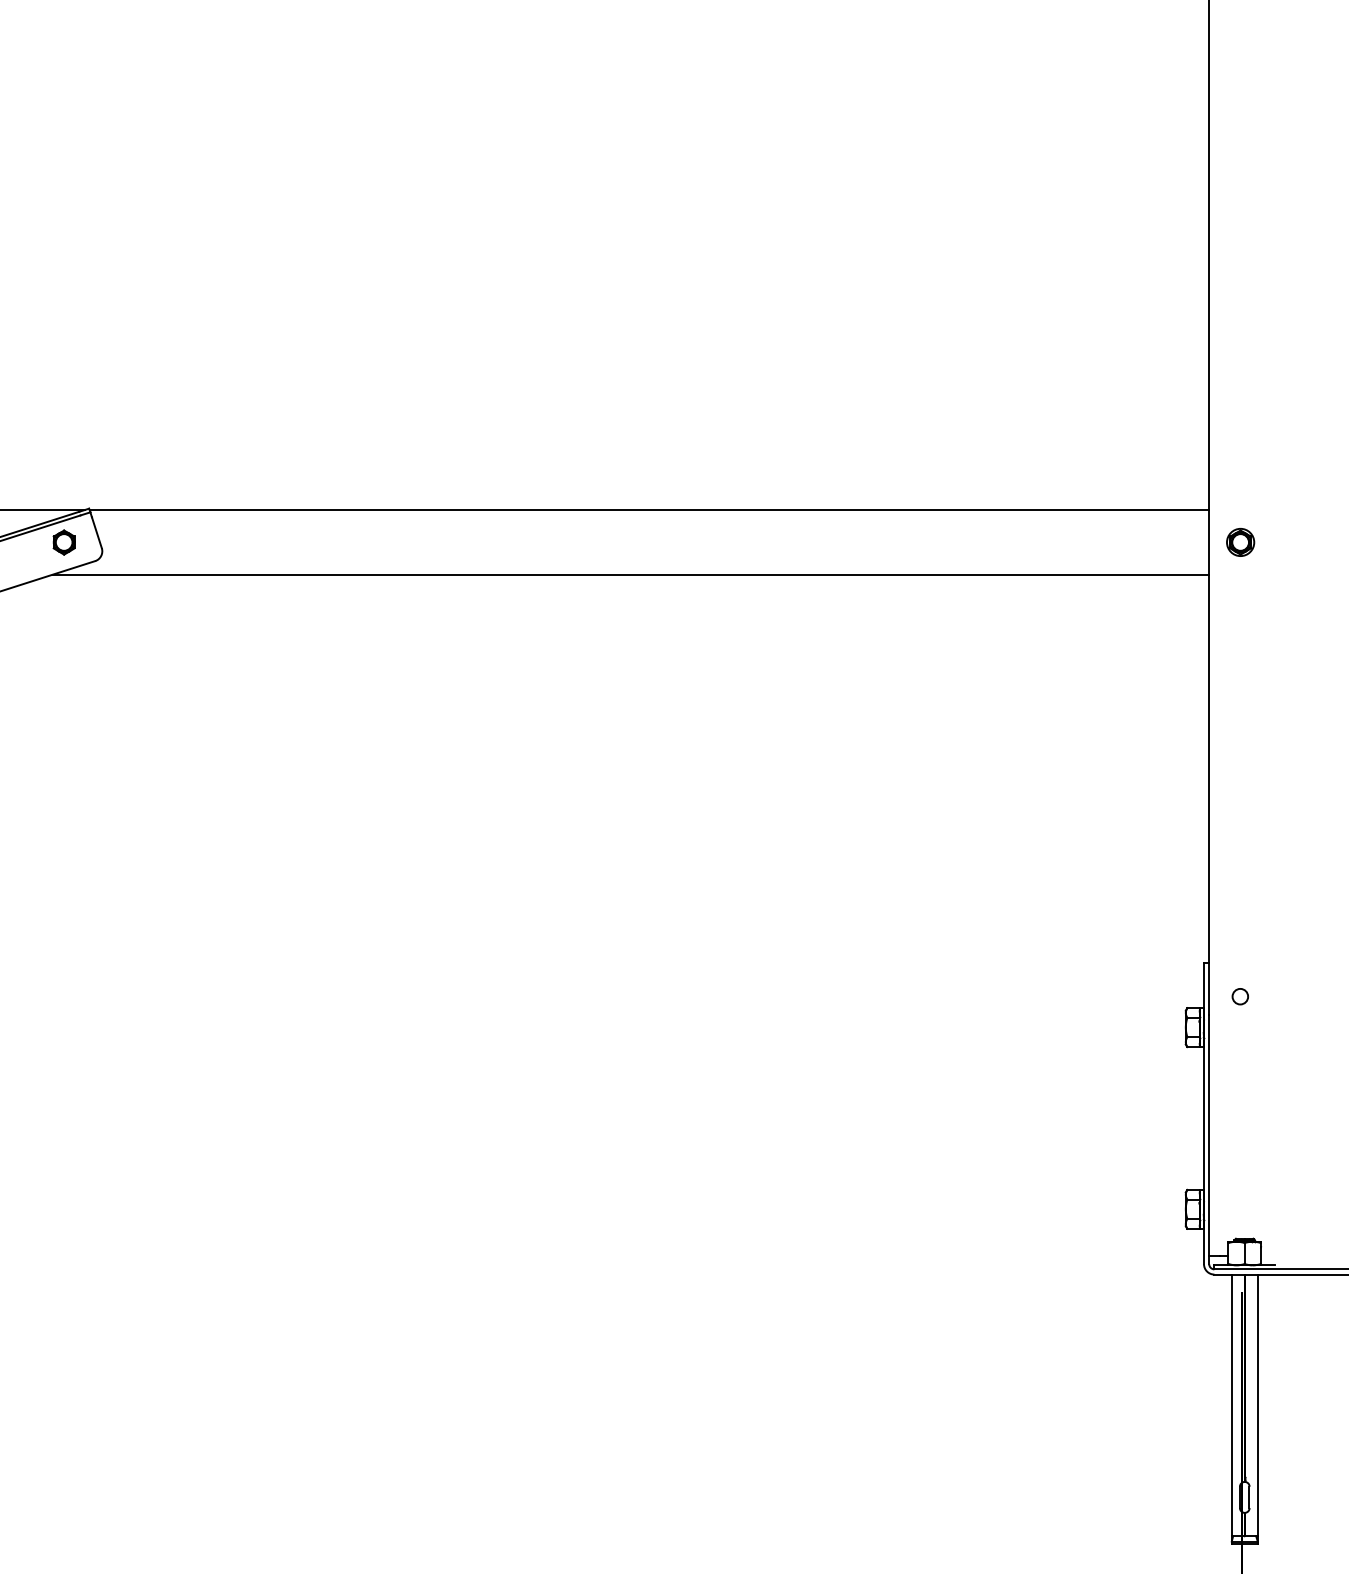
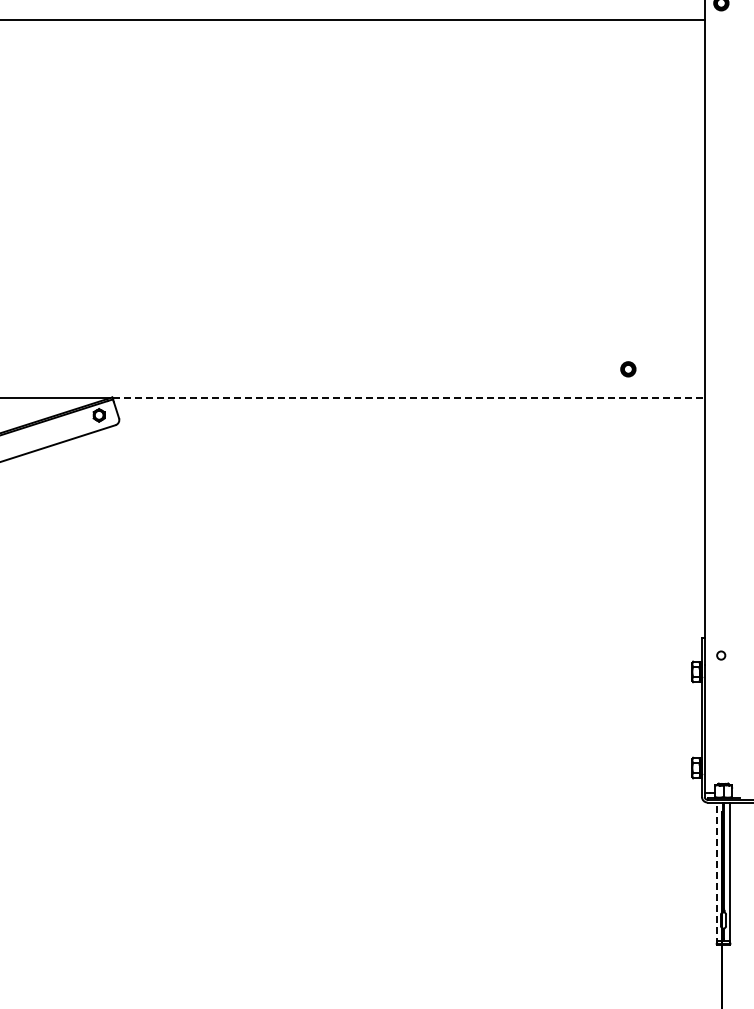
line: (650, 510) -> (409, 398), solid -> dashed
part: (1240, 542) -> (628, 369), moved
line: (630, 574) -> (398, 432), removed
line: (1231, 1408) -> (716, 873), solid -> dashed

